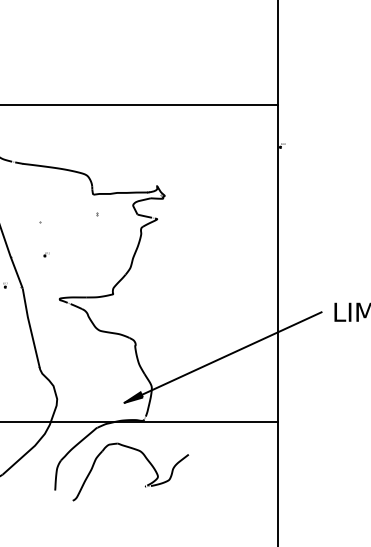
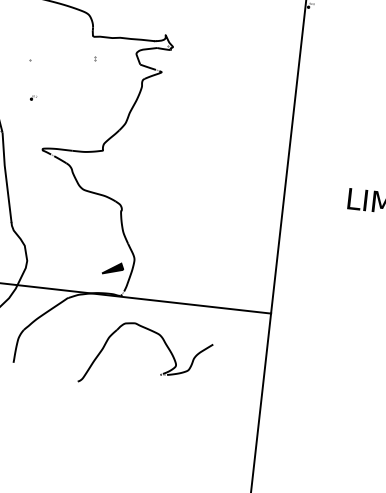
line: (222, 357) -> (217, 235), removed
part: (147, 461) -> (166, 347), moved

